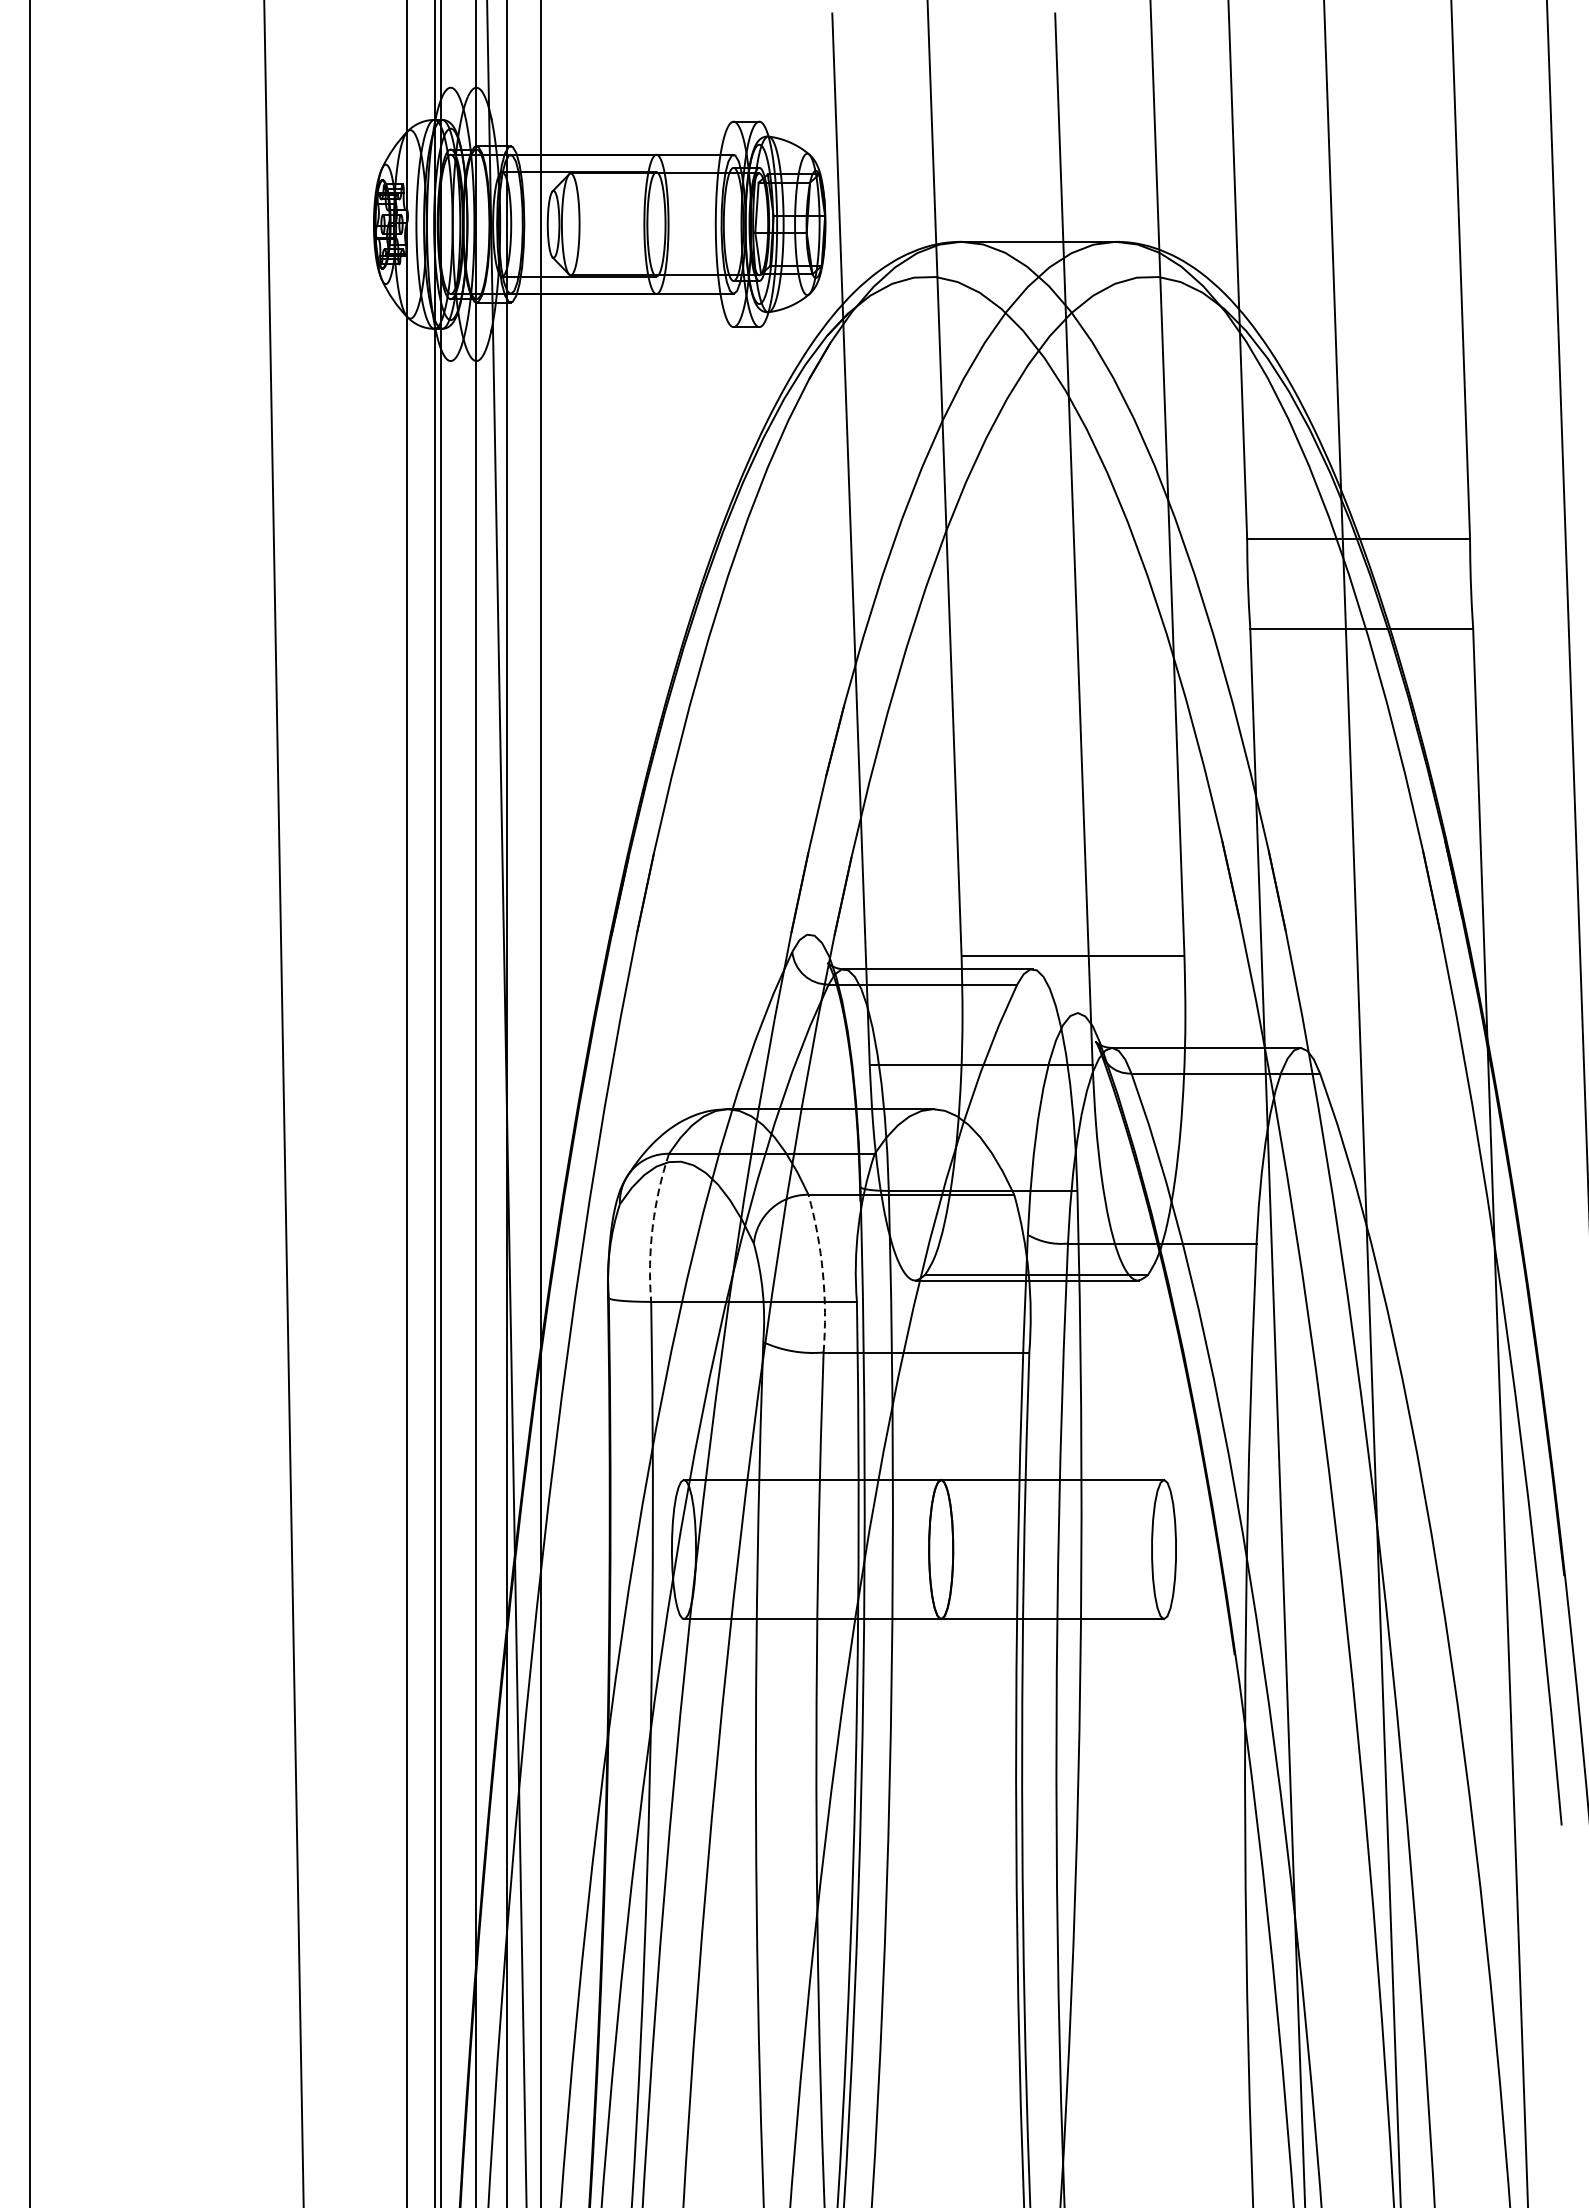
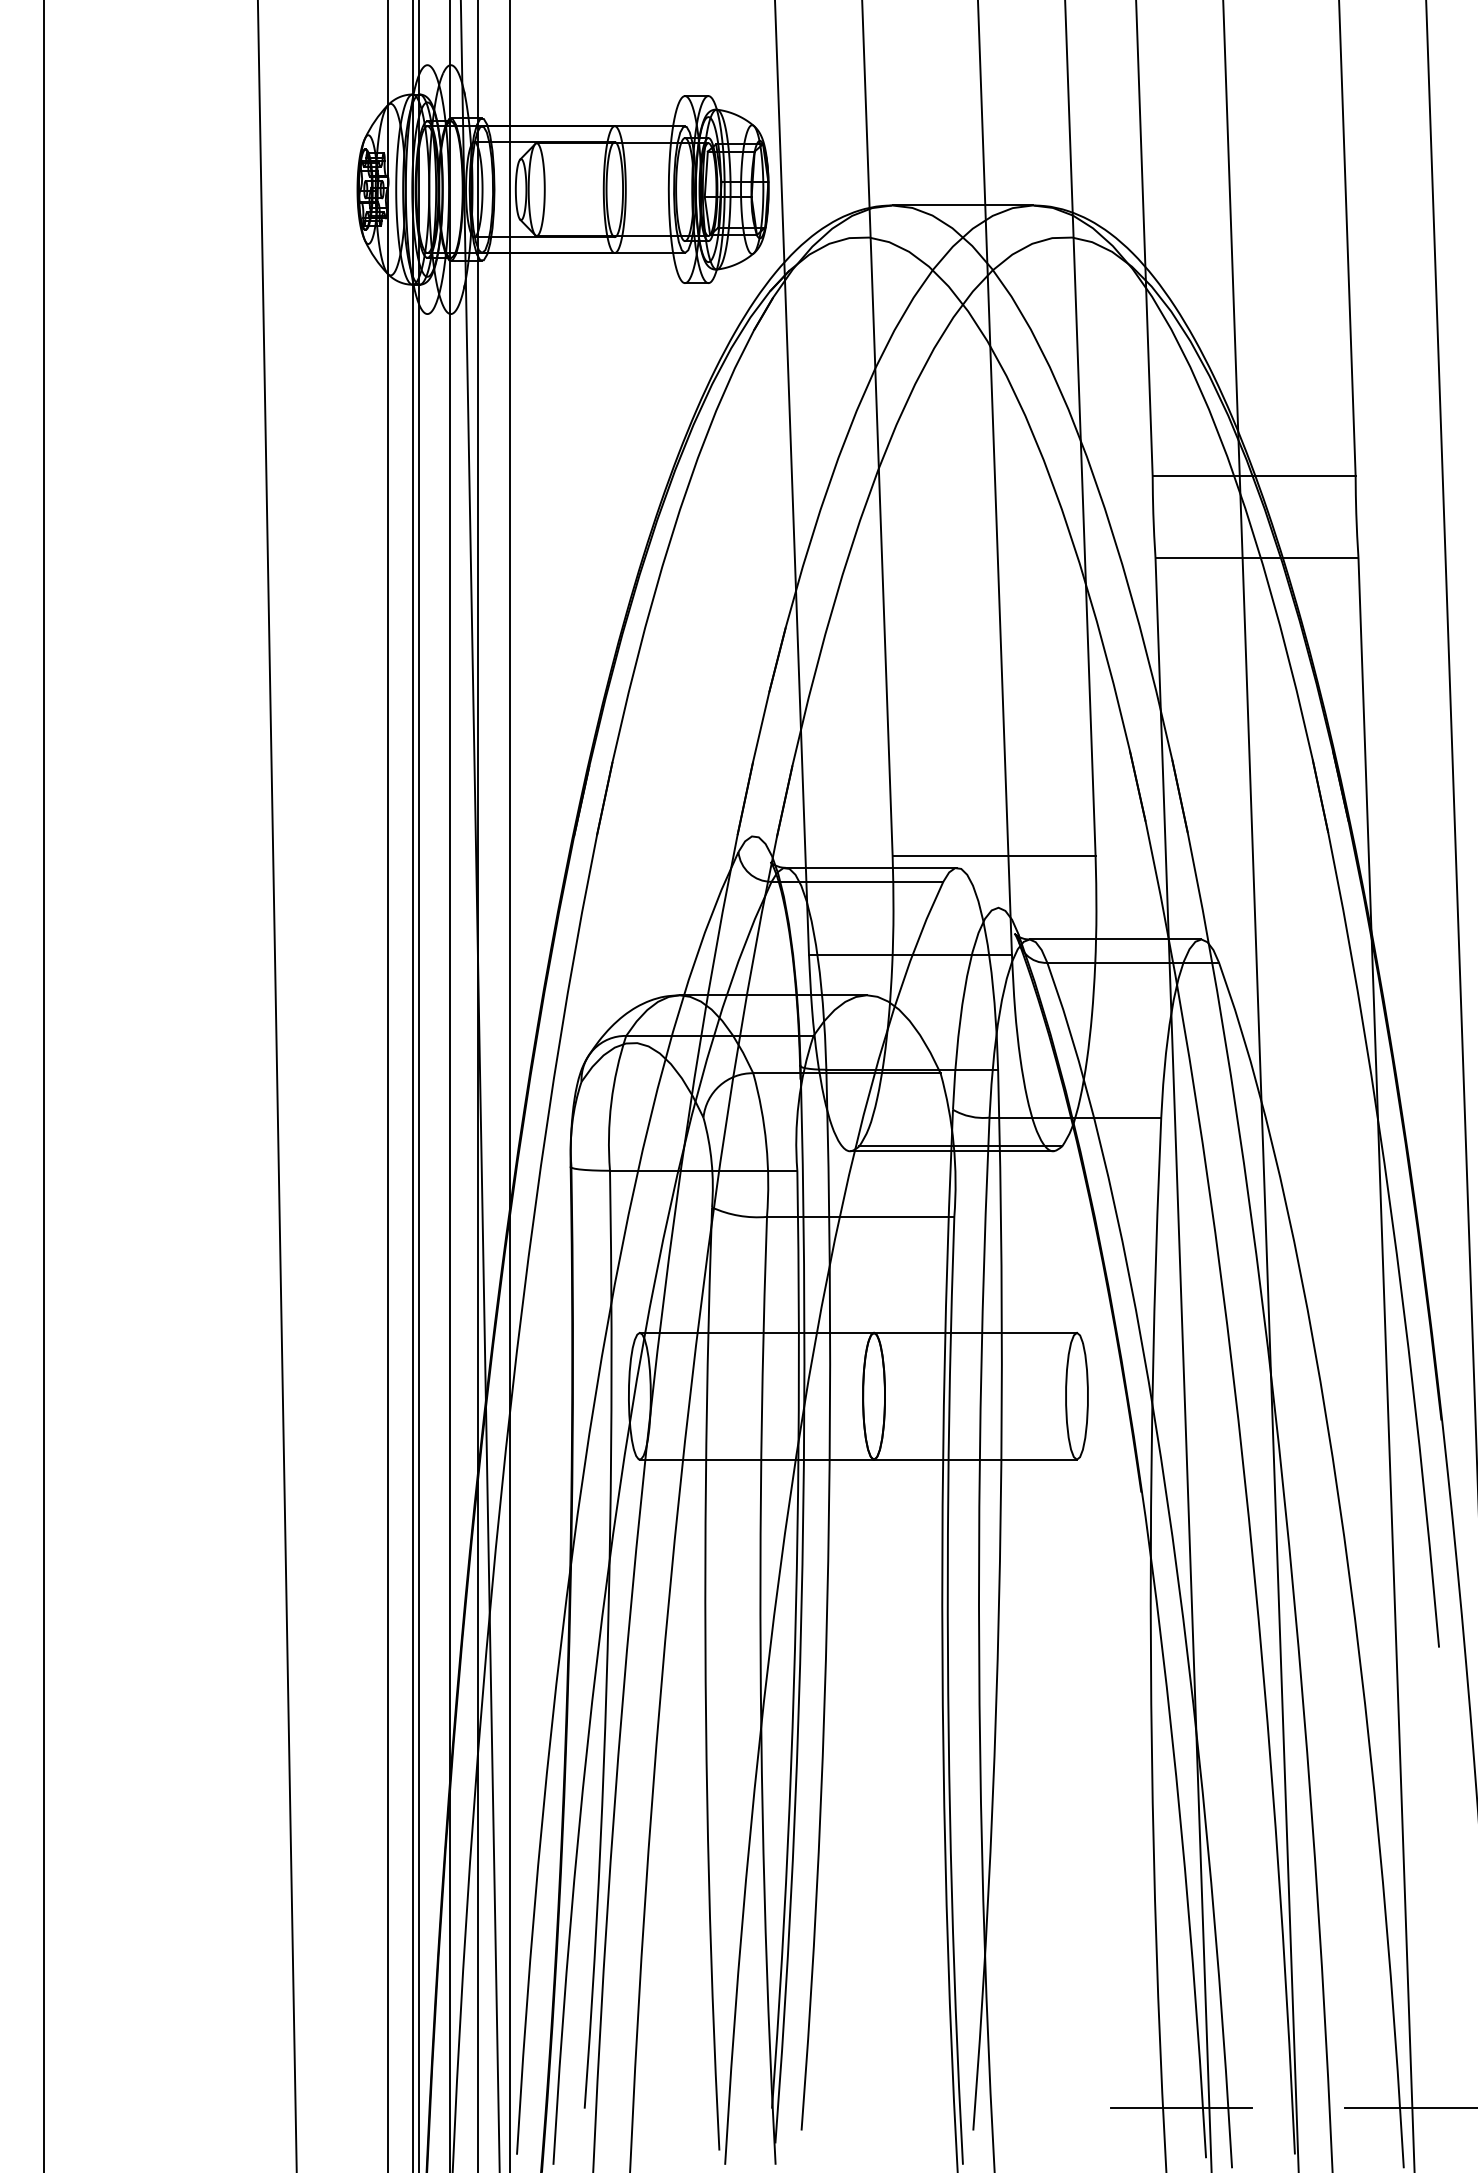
arc: (652, 1226) -> (611, 1102), dashed -> solid
arc: (823, 1273) -> (766, 1144), dashed -> solid

